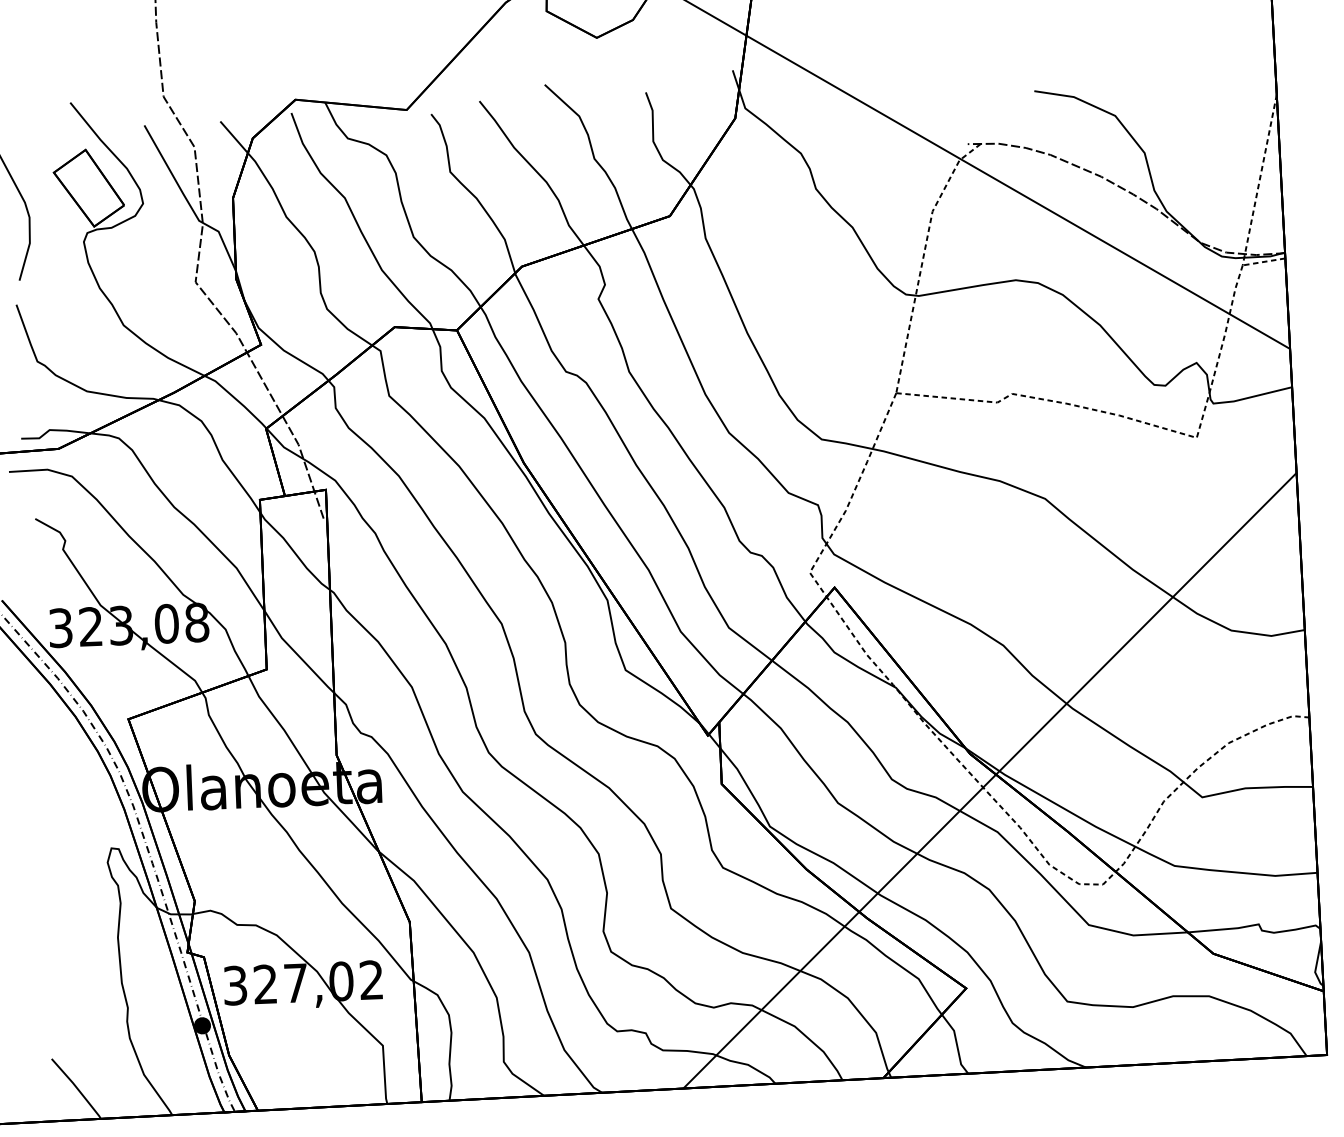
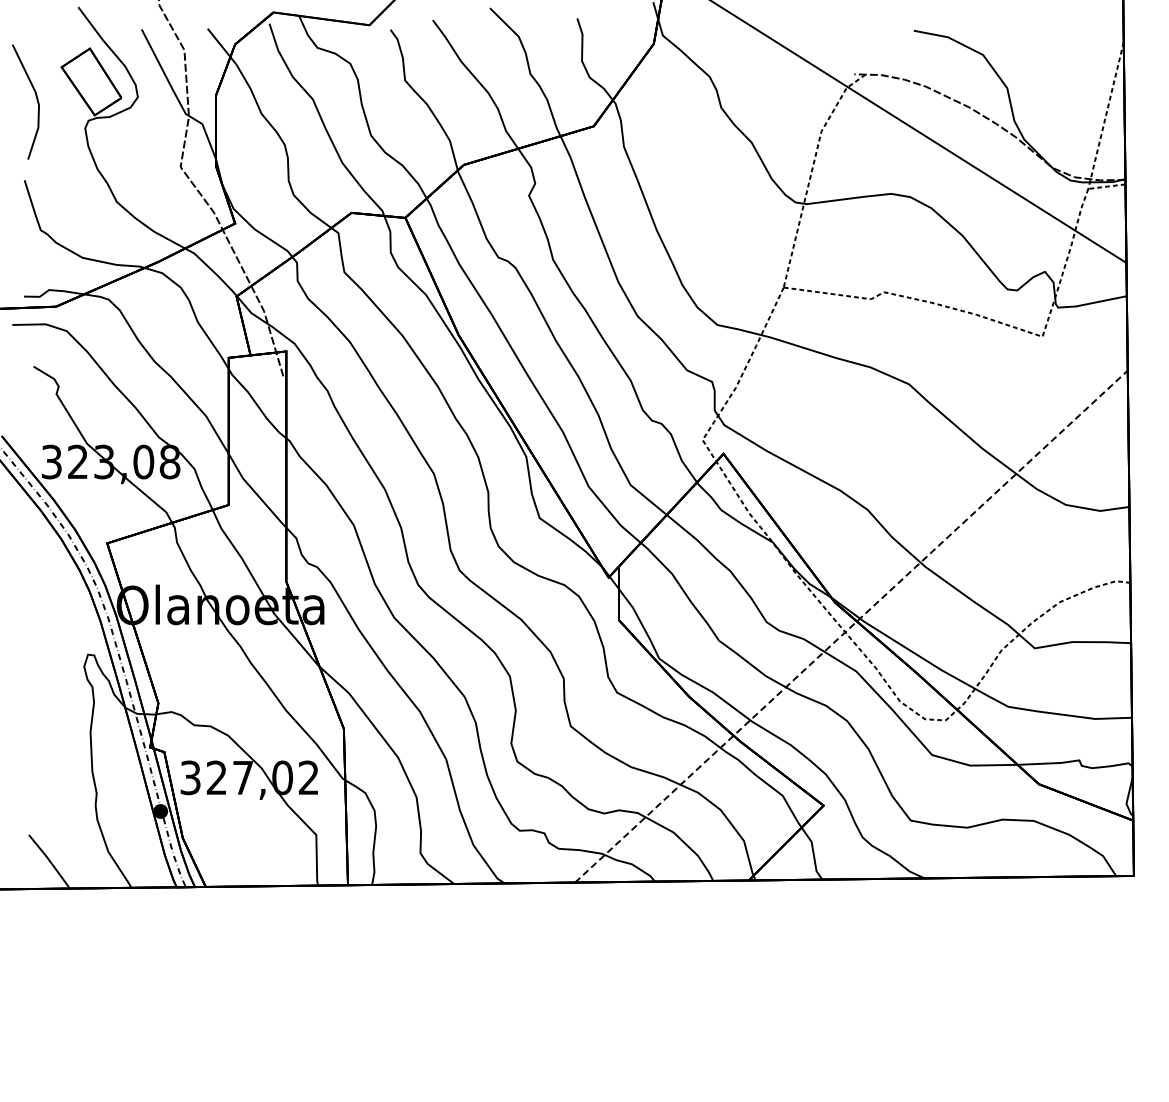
line: (990, 780) -> (851, 626), solid -> dashed

